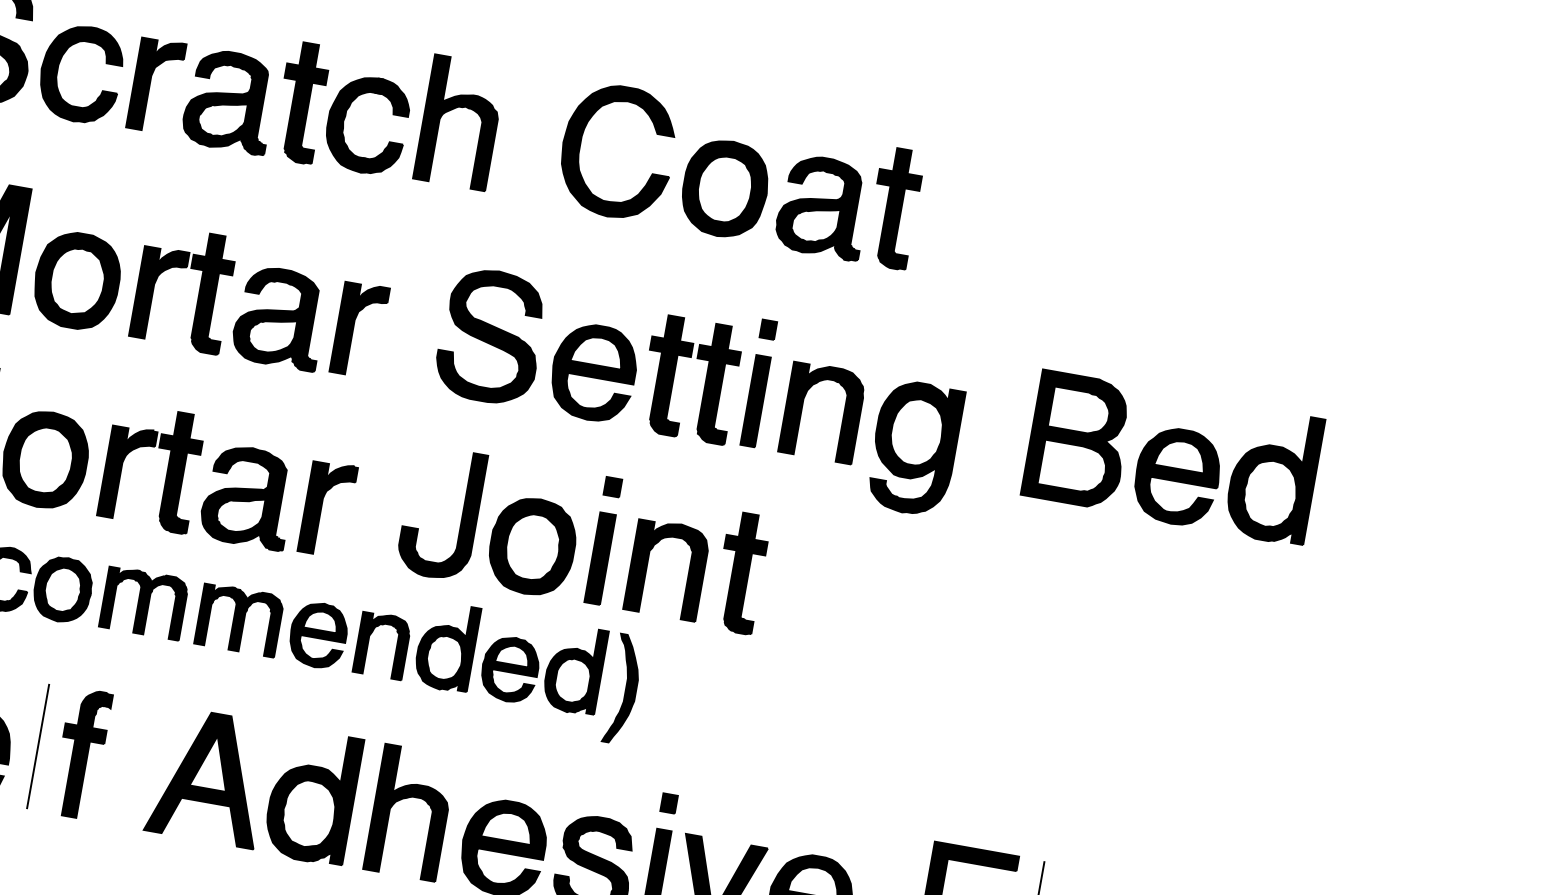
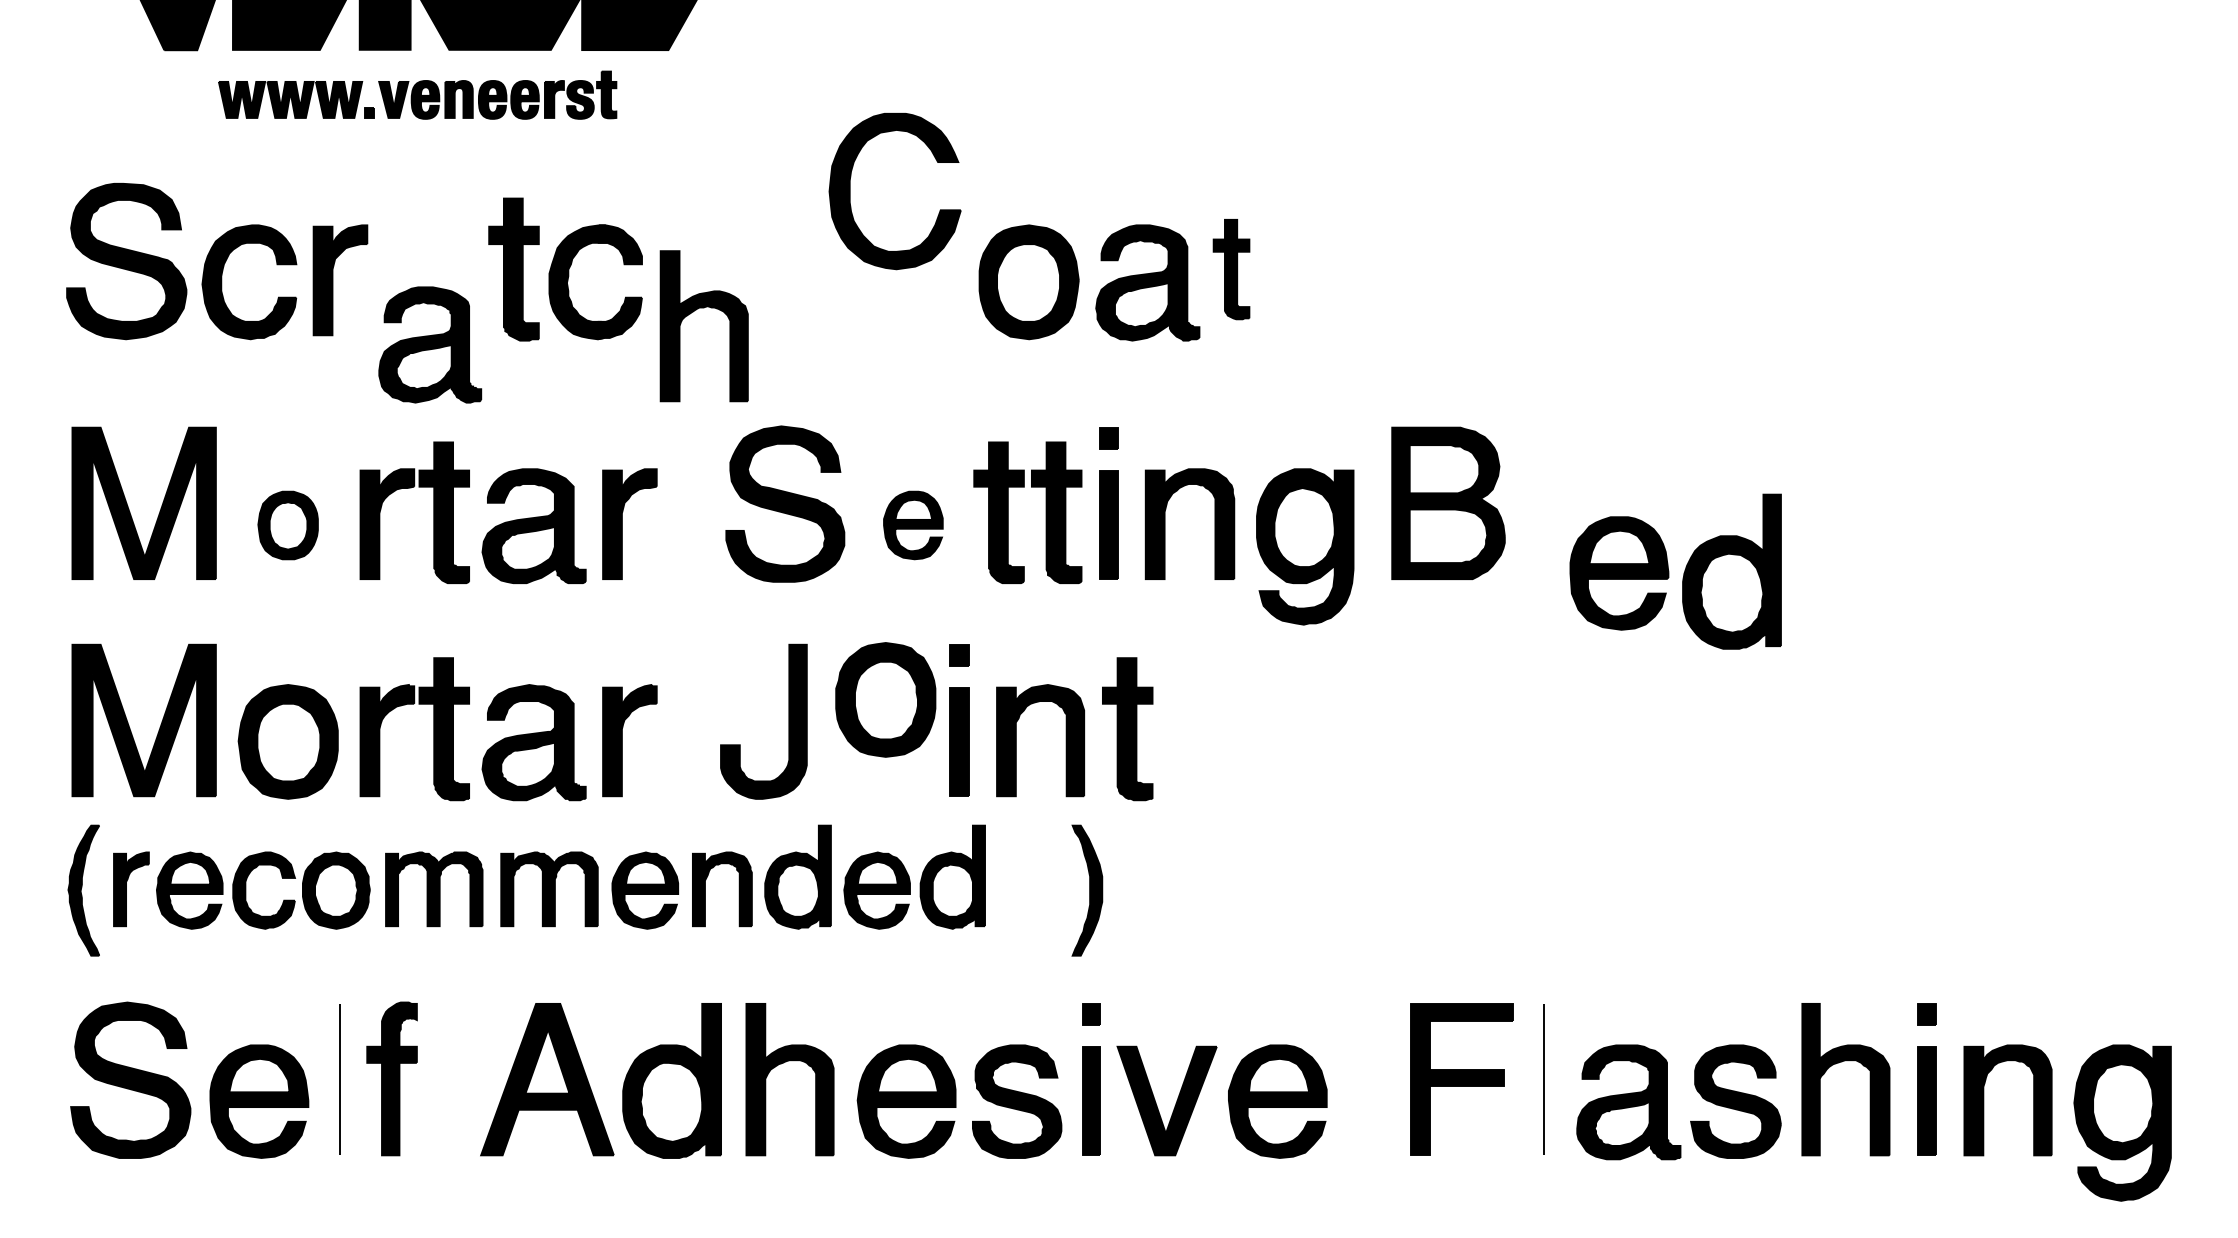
part: (230, 100) -> (430, 344), moved
part: (453, 109) -> (693, 312), moved
part: (580, 145) -> (850, 191), moved
part: (894, 208) -> (1231, 269), size x0.7
part: (76, 280) -> (287, 525), size x0.6
part: (593, 372) -> (913, 525), size x0.6
part: (1078, 439) -> (1448, 502), moved
part: (1177, 476) -> (1619, 573), moved
part: (1273, 476) -> (1731, 571), moved
part: (532, 546) -> (885, 699), moved
part: (623, 689) -> (1087, 890), moved

